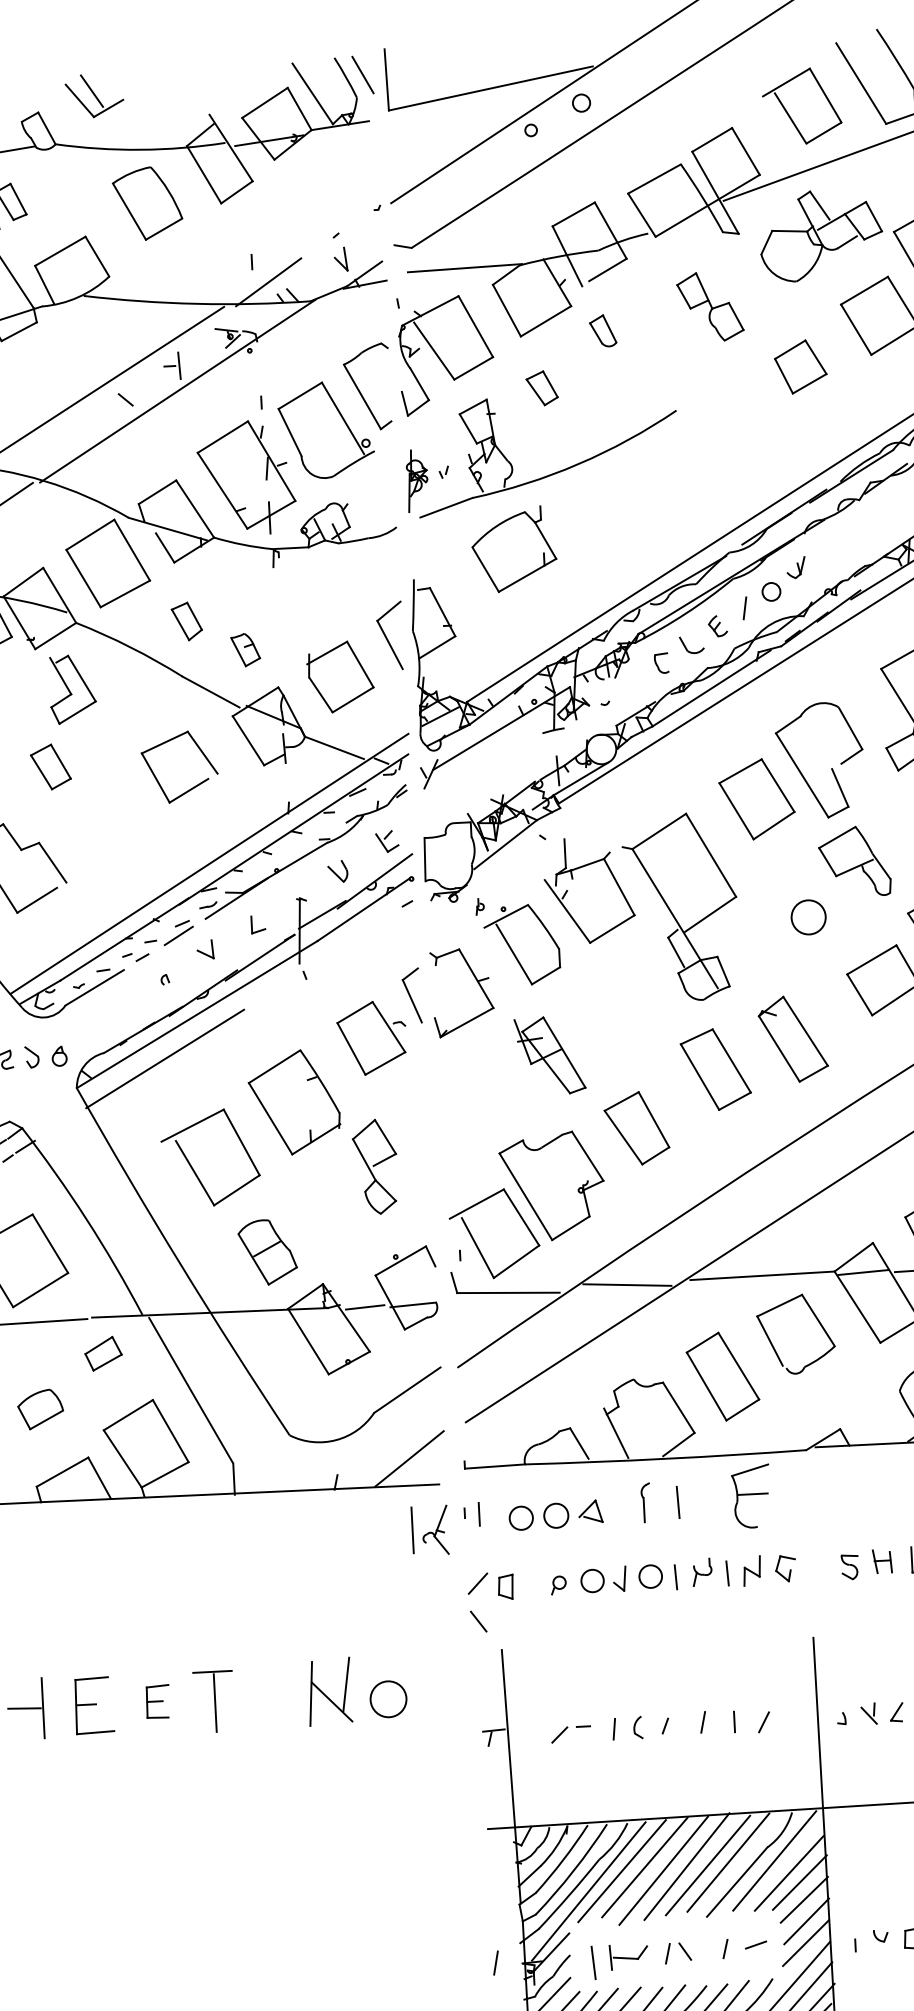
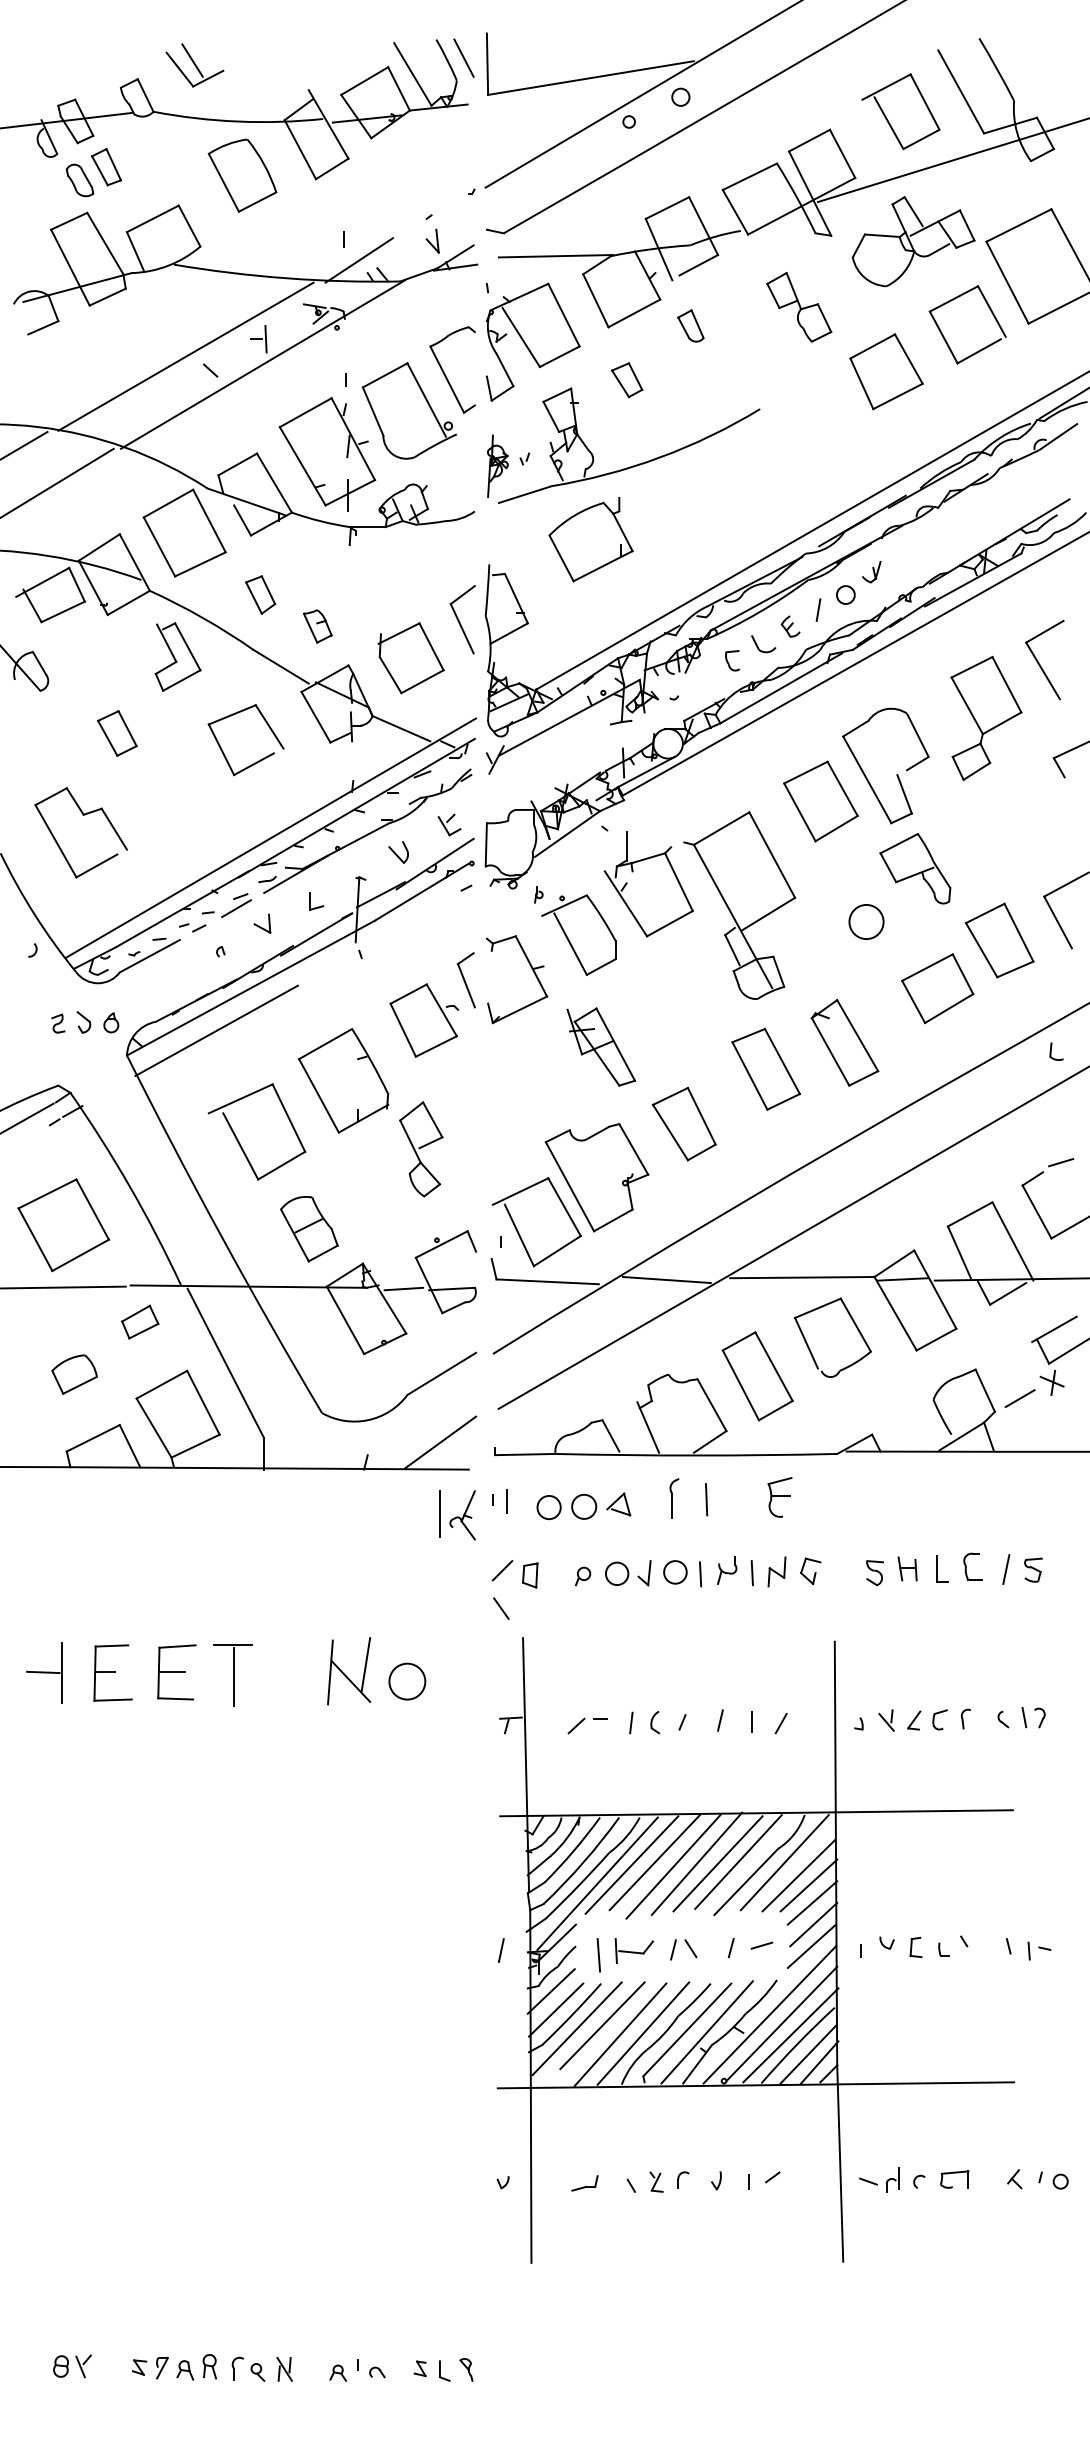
part: (800, 366) -> (886, 371), size x1.43
part: (72, 688) -> (177, 656), moved
part: (750, 1496) -> (779, 1497), size x0.62
part: (157, 1701) -> (176, 1672), size x1.67

